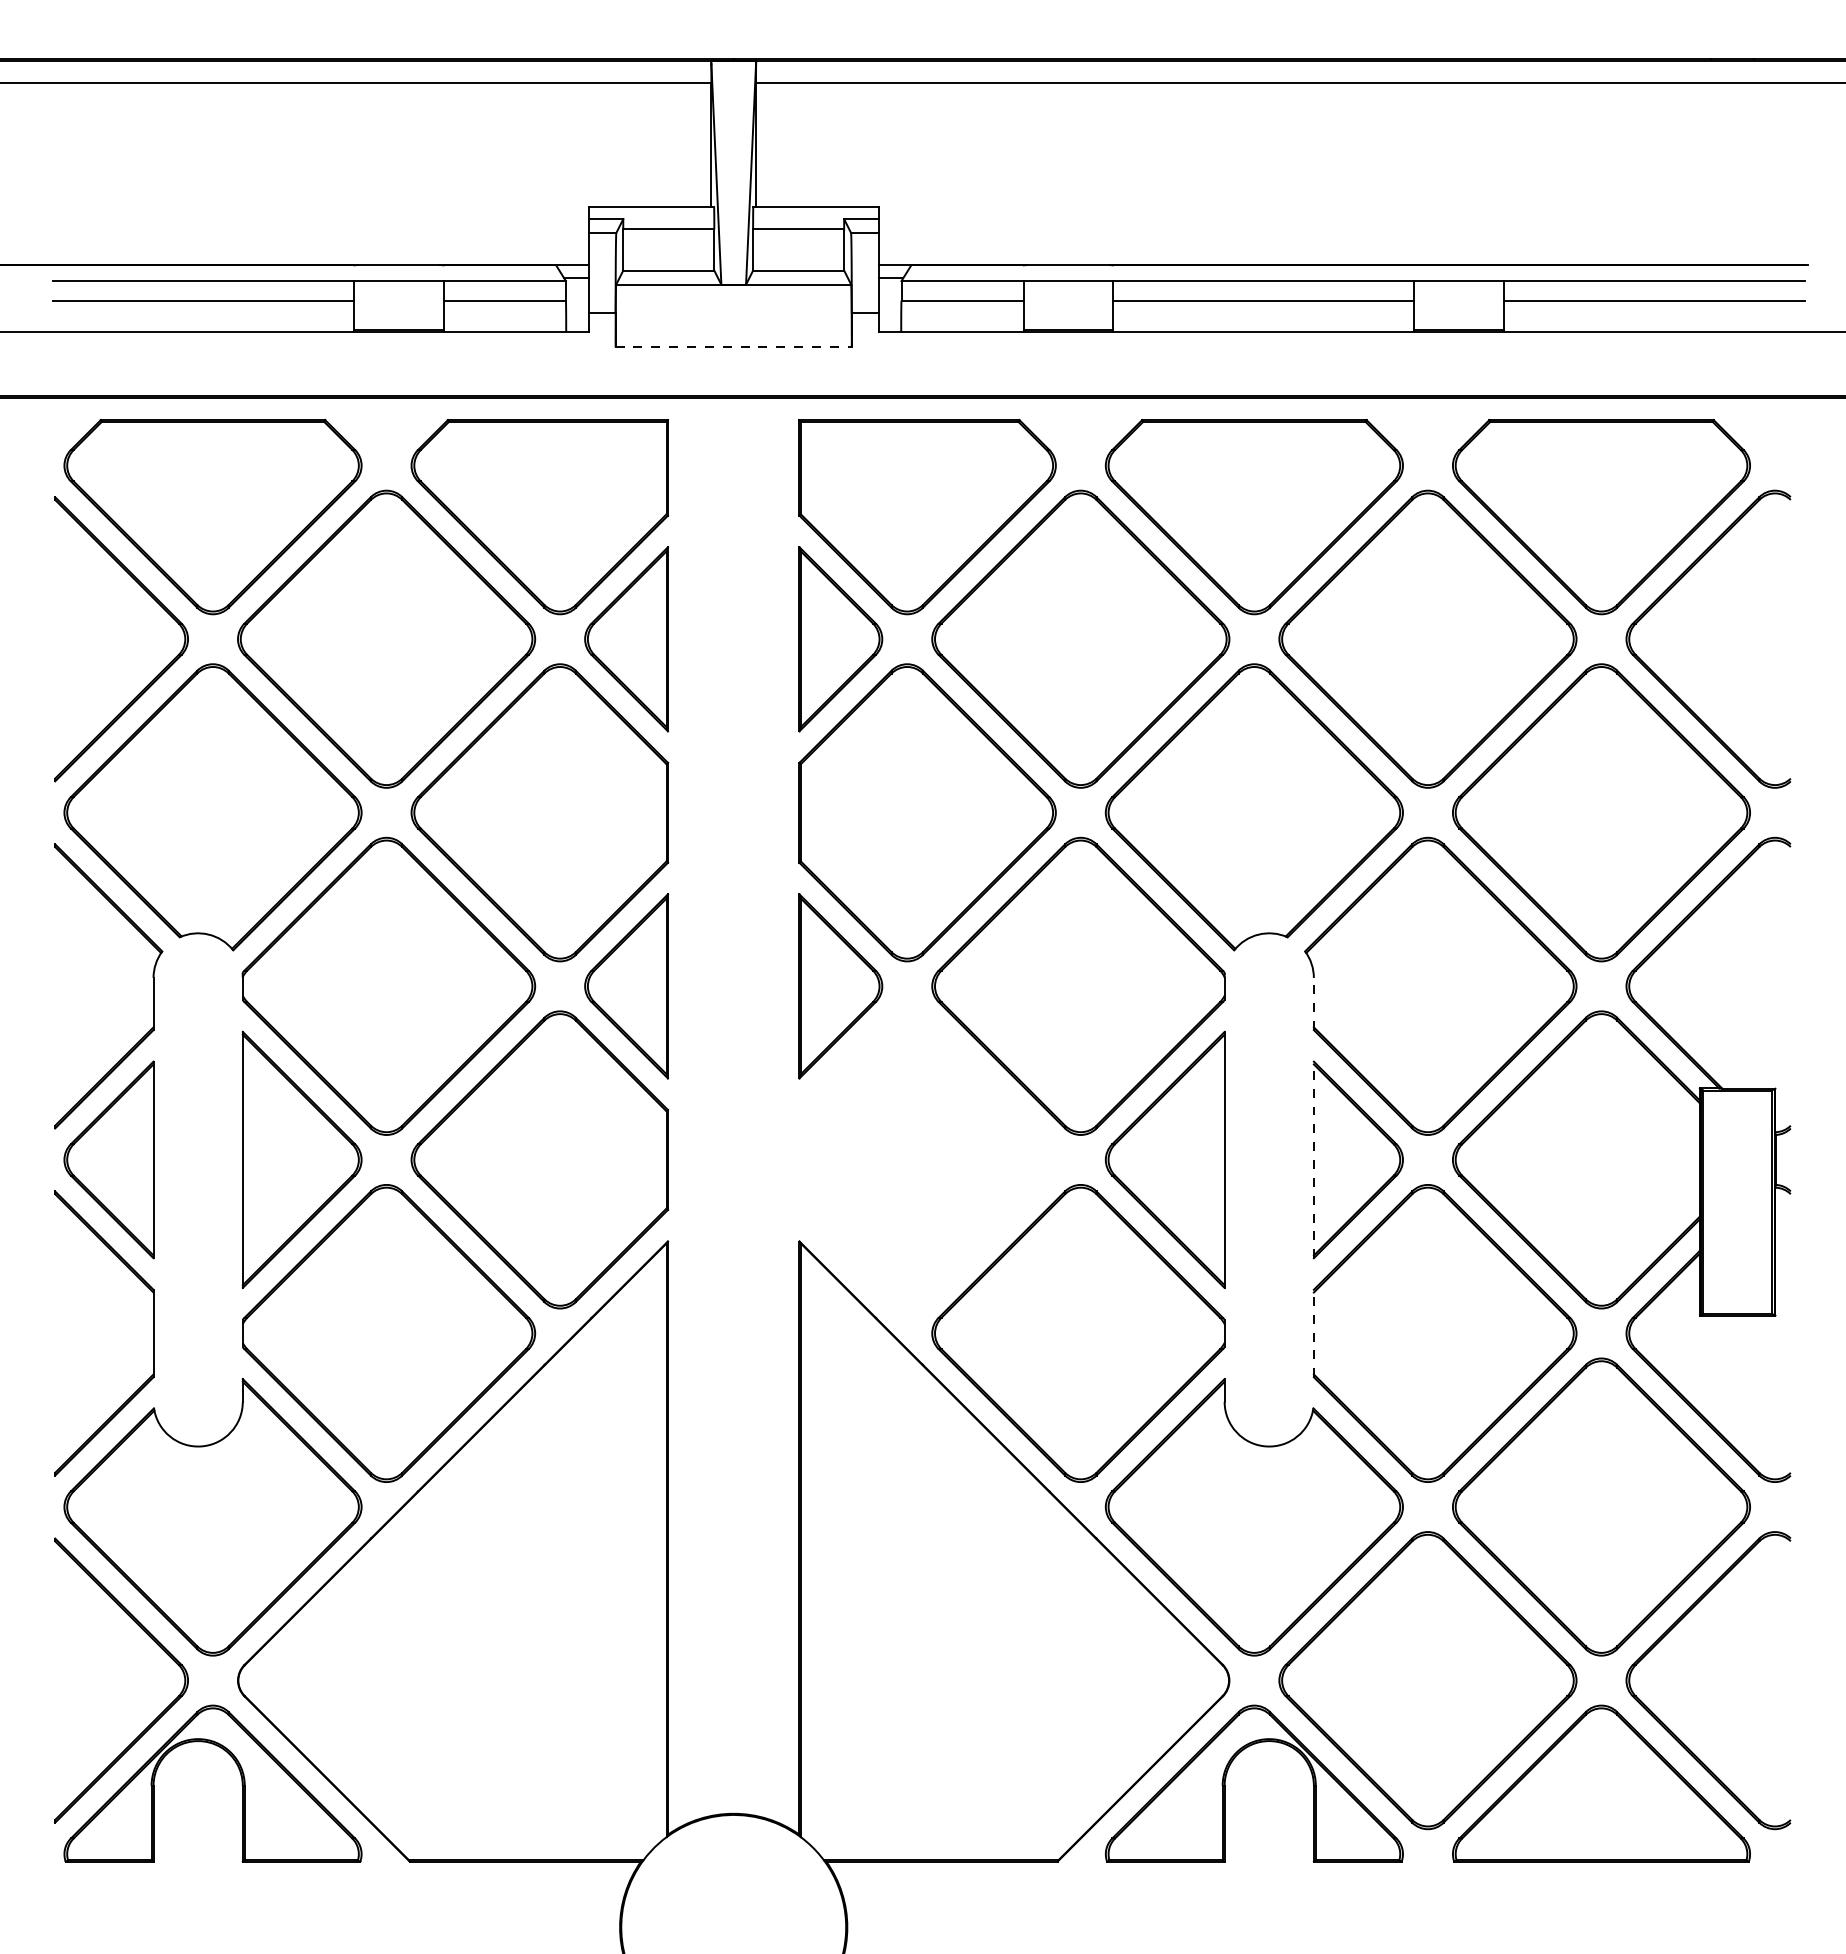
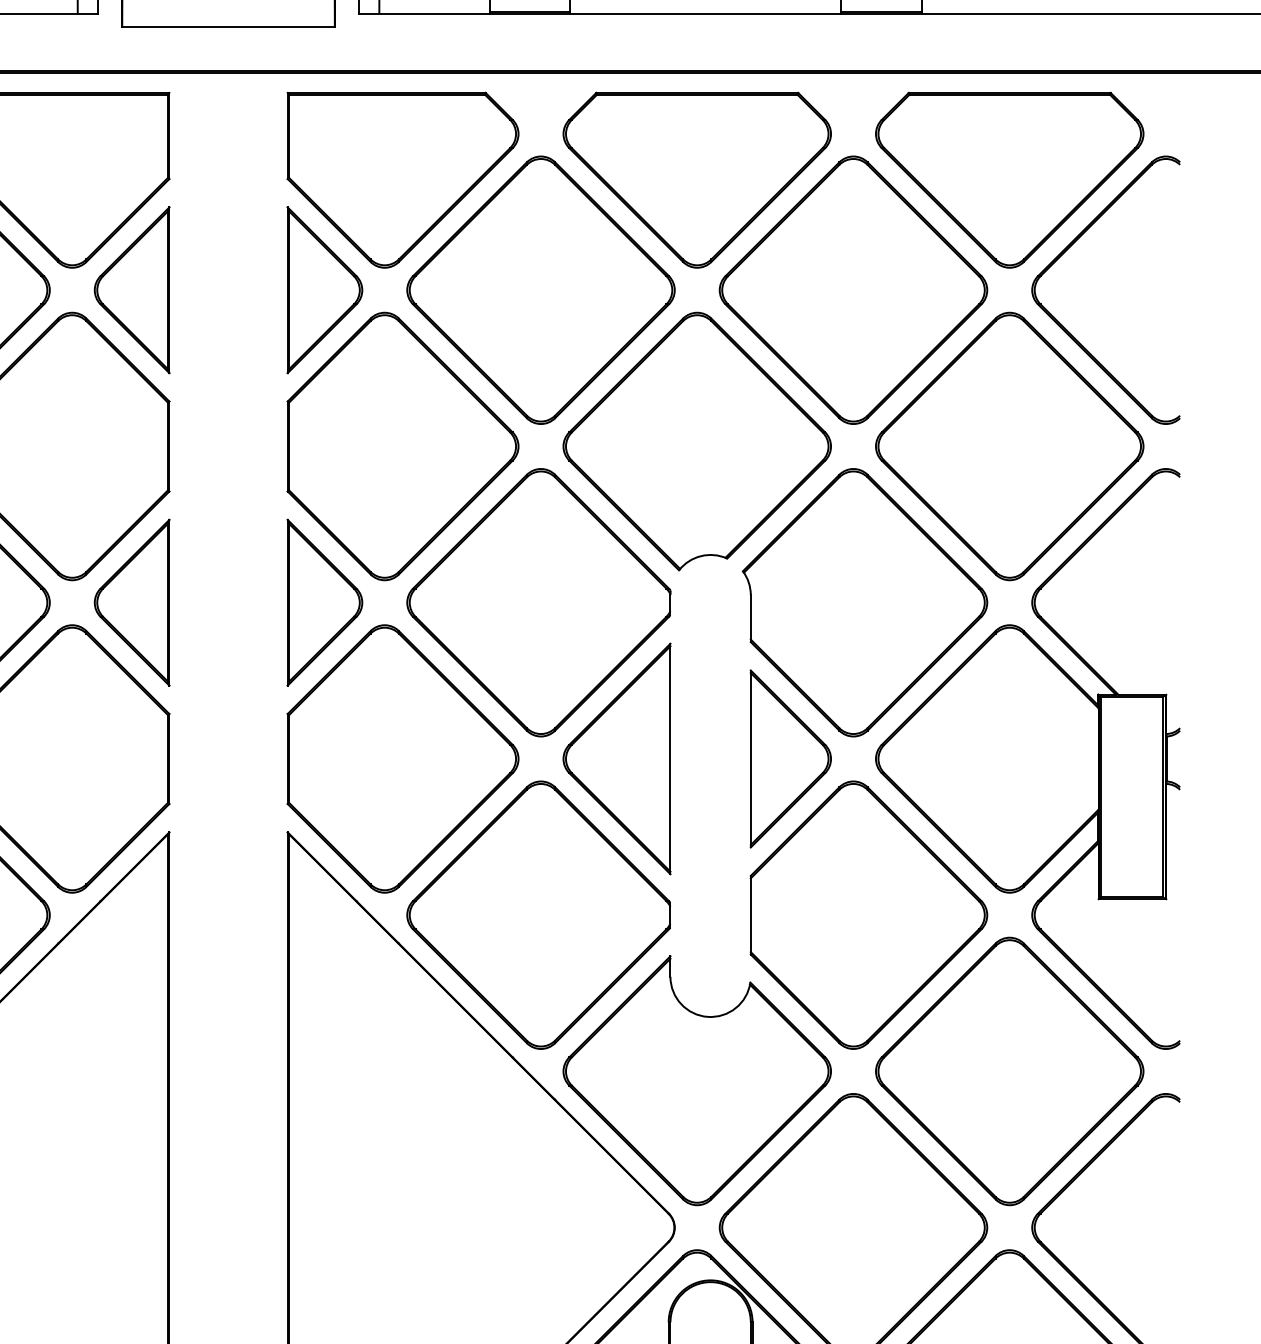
line: (734, 347) -> (229, 27), dashed -> solid
line: (1313, 1003) -> (750, 618), dashed -> solid
part: (927, 1159) -> (402, 758), added
line: (1313, 1159) -> (750, 758), dashed -> solid
line: (1313, 1333) -> (750, 915), dashed -> solid

